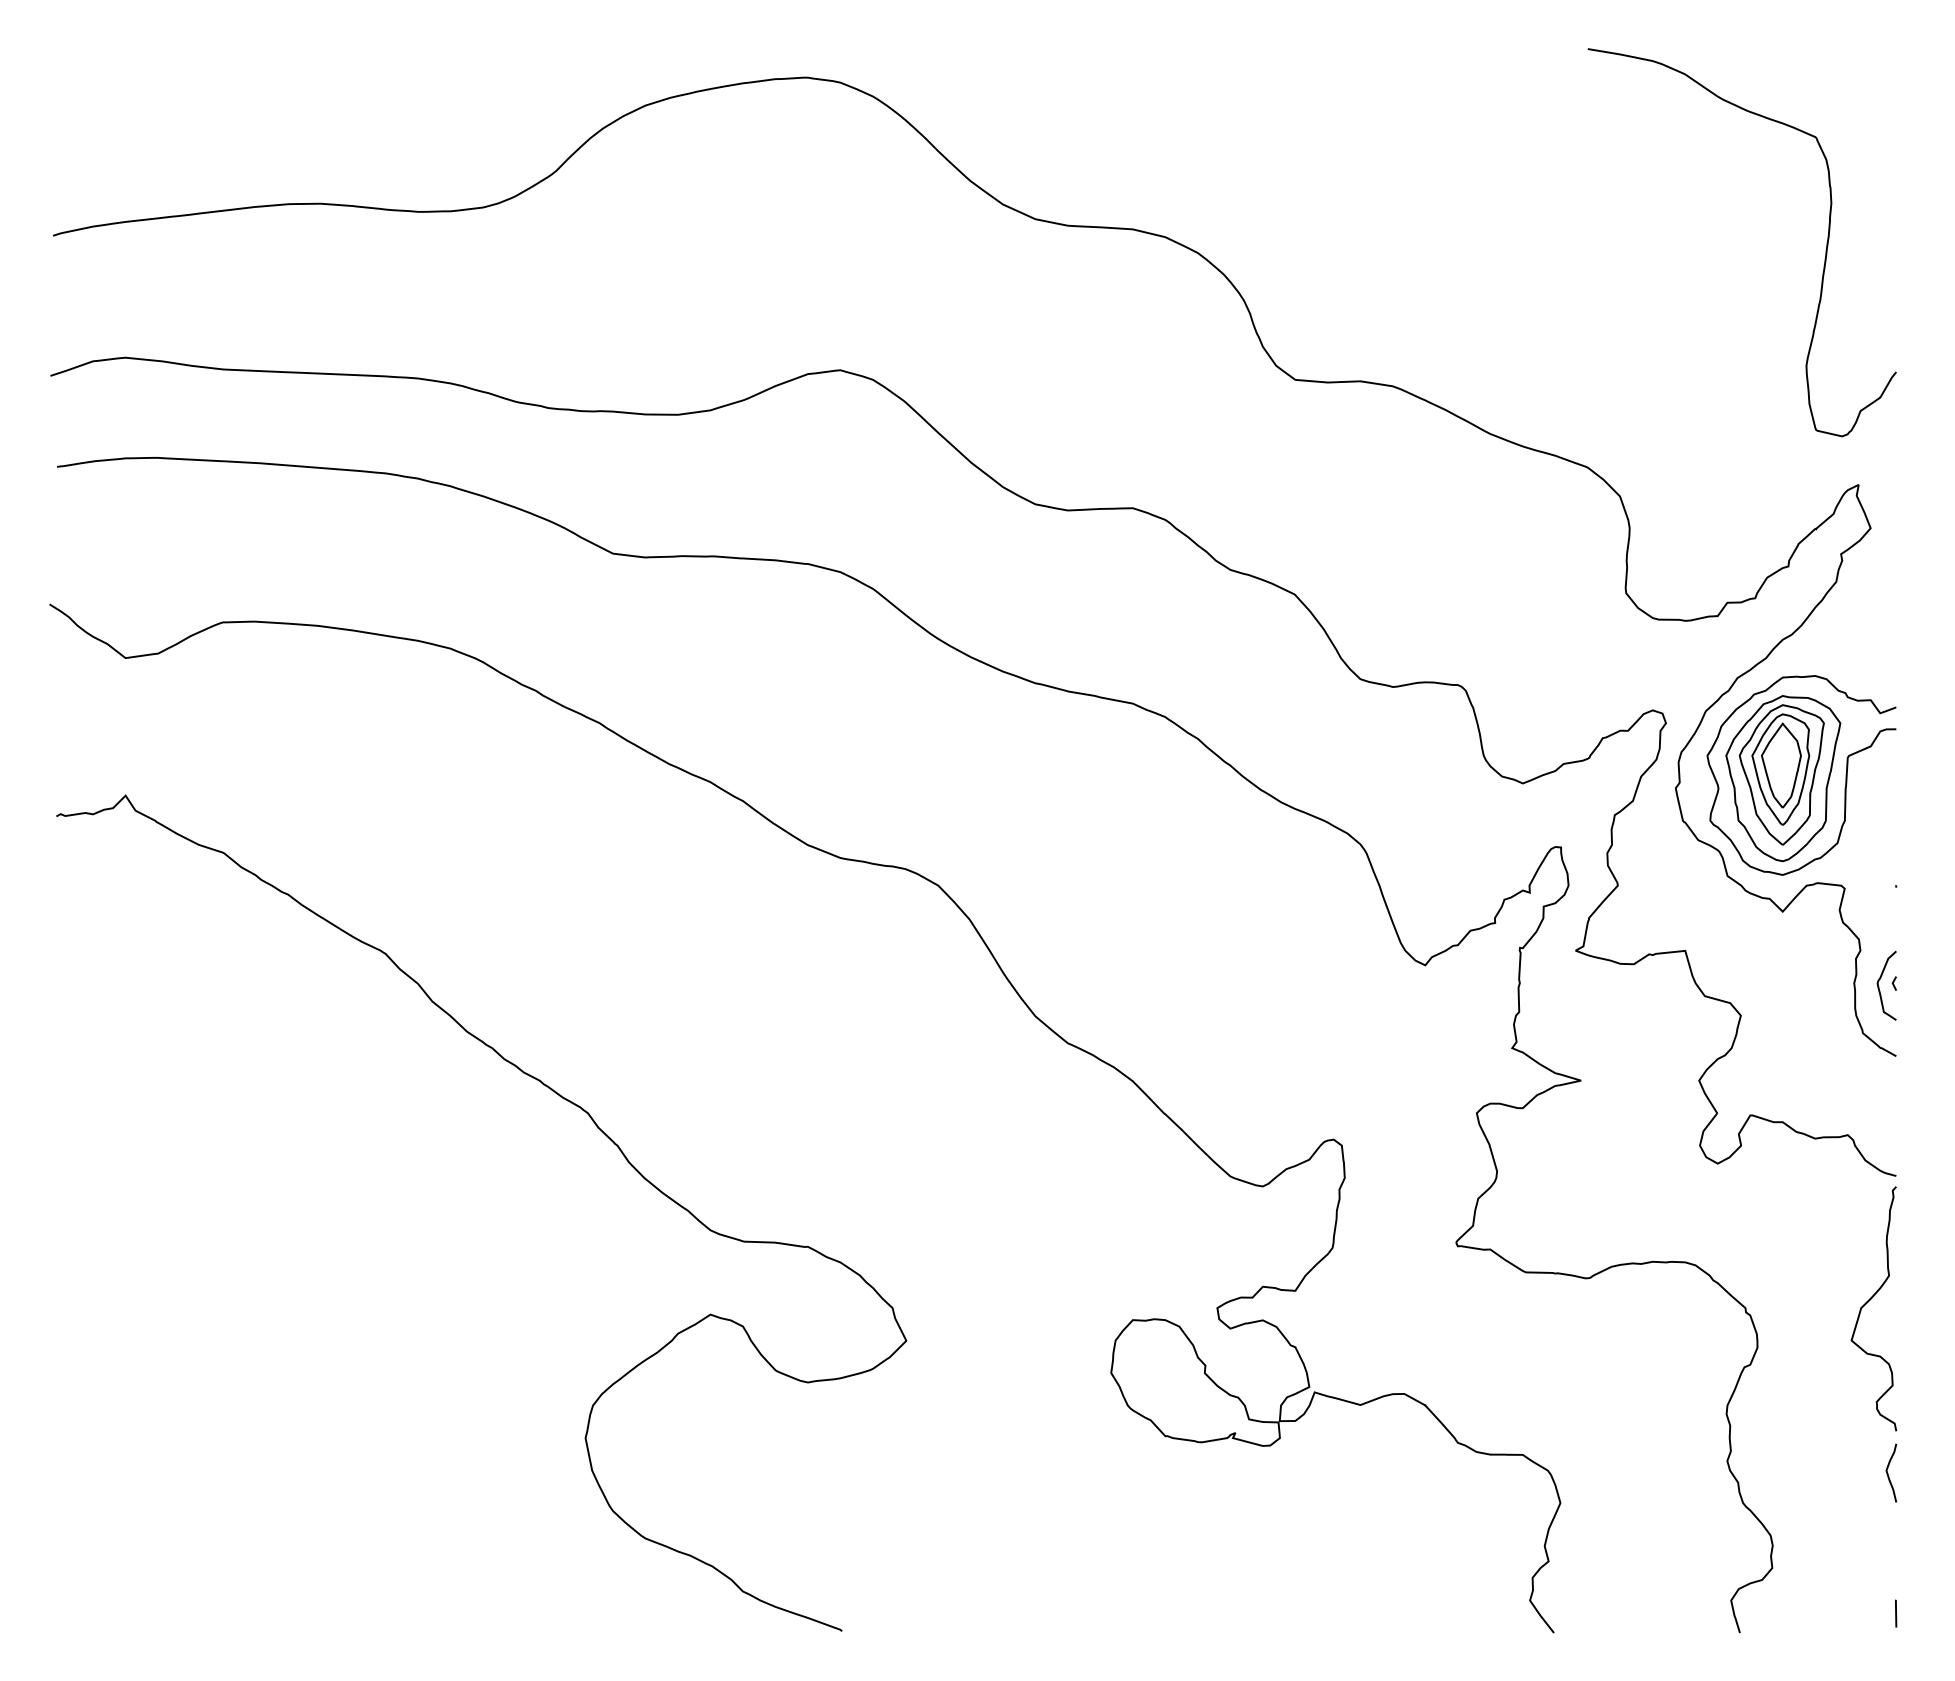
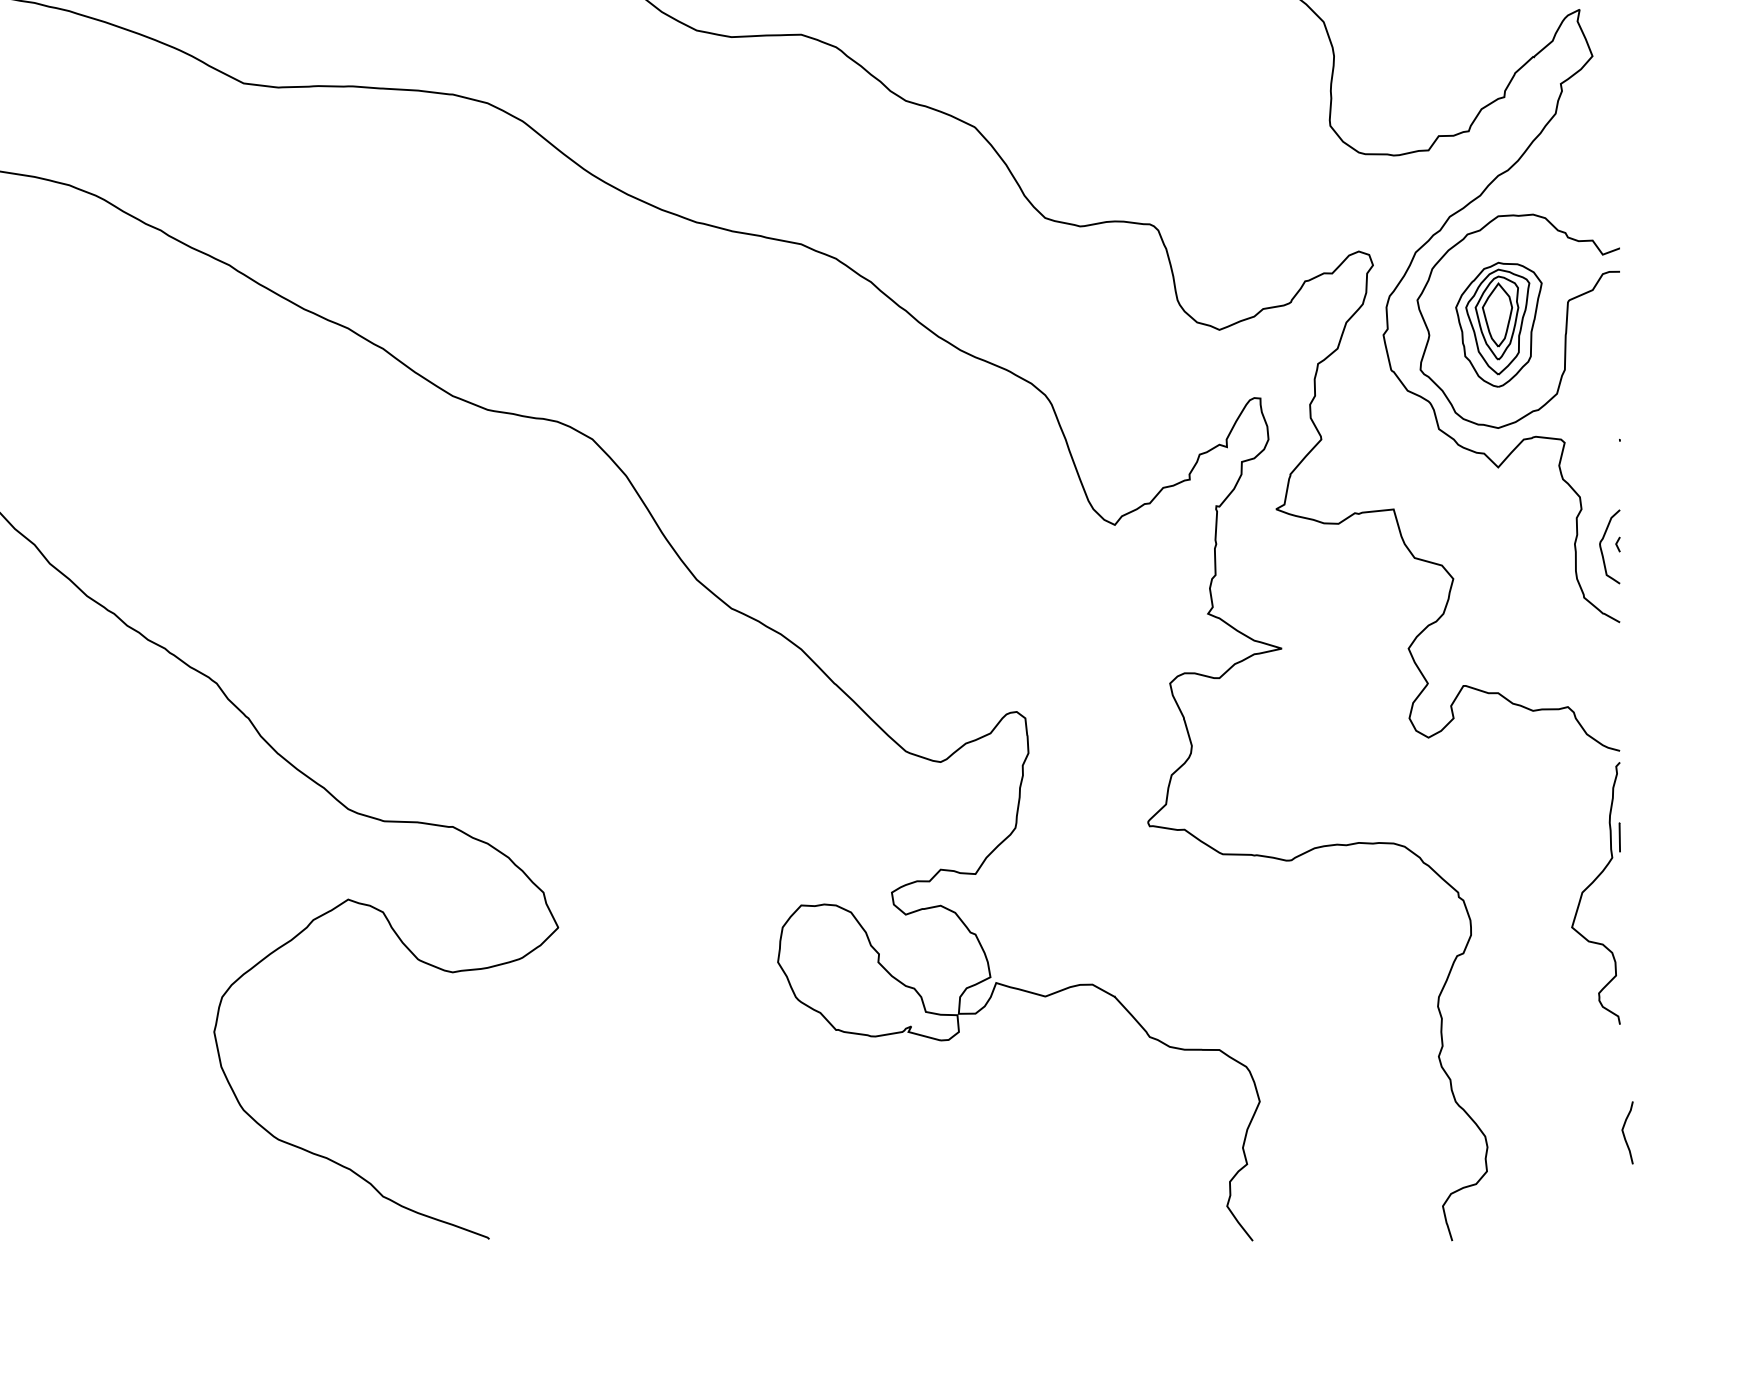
part: (1783, 778) -> (1499, 324), size x0.7
curve: (1888, 1473) -> (1624, 1133), moved
line: (1896, 1613) -> (1620, 837), moved

